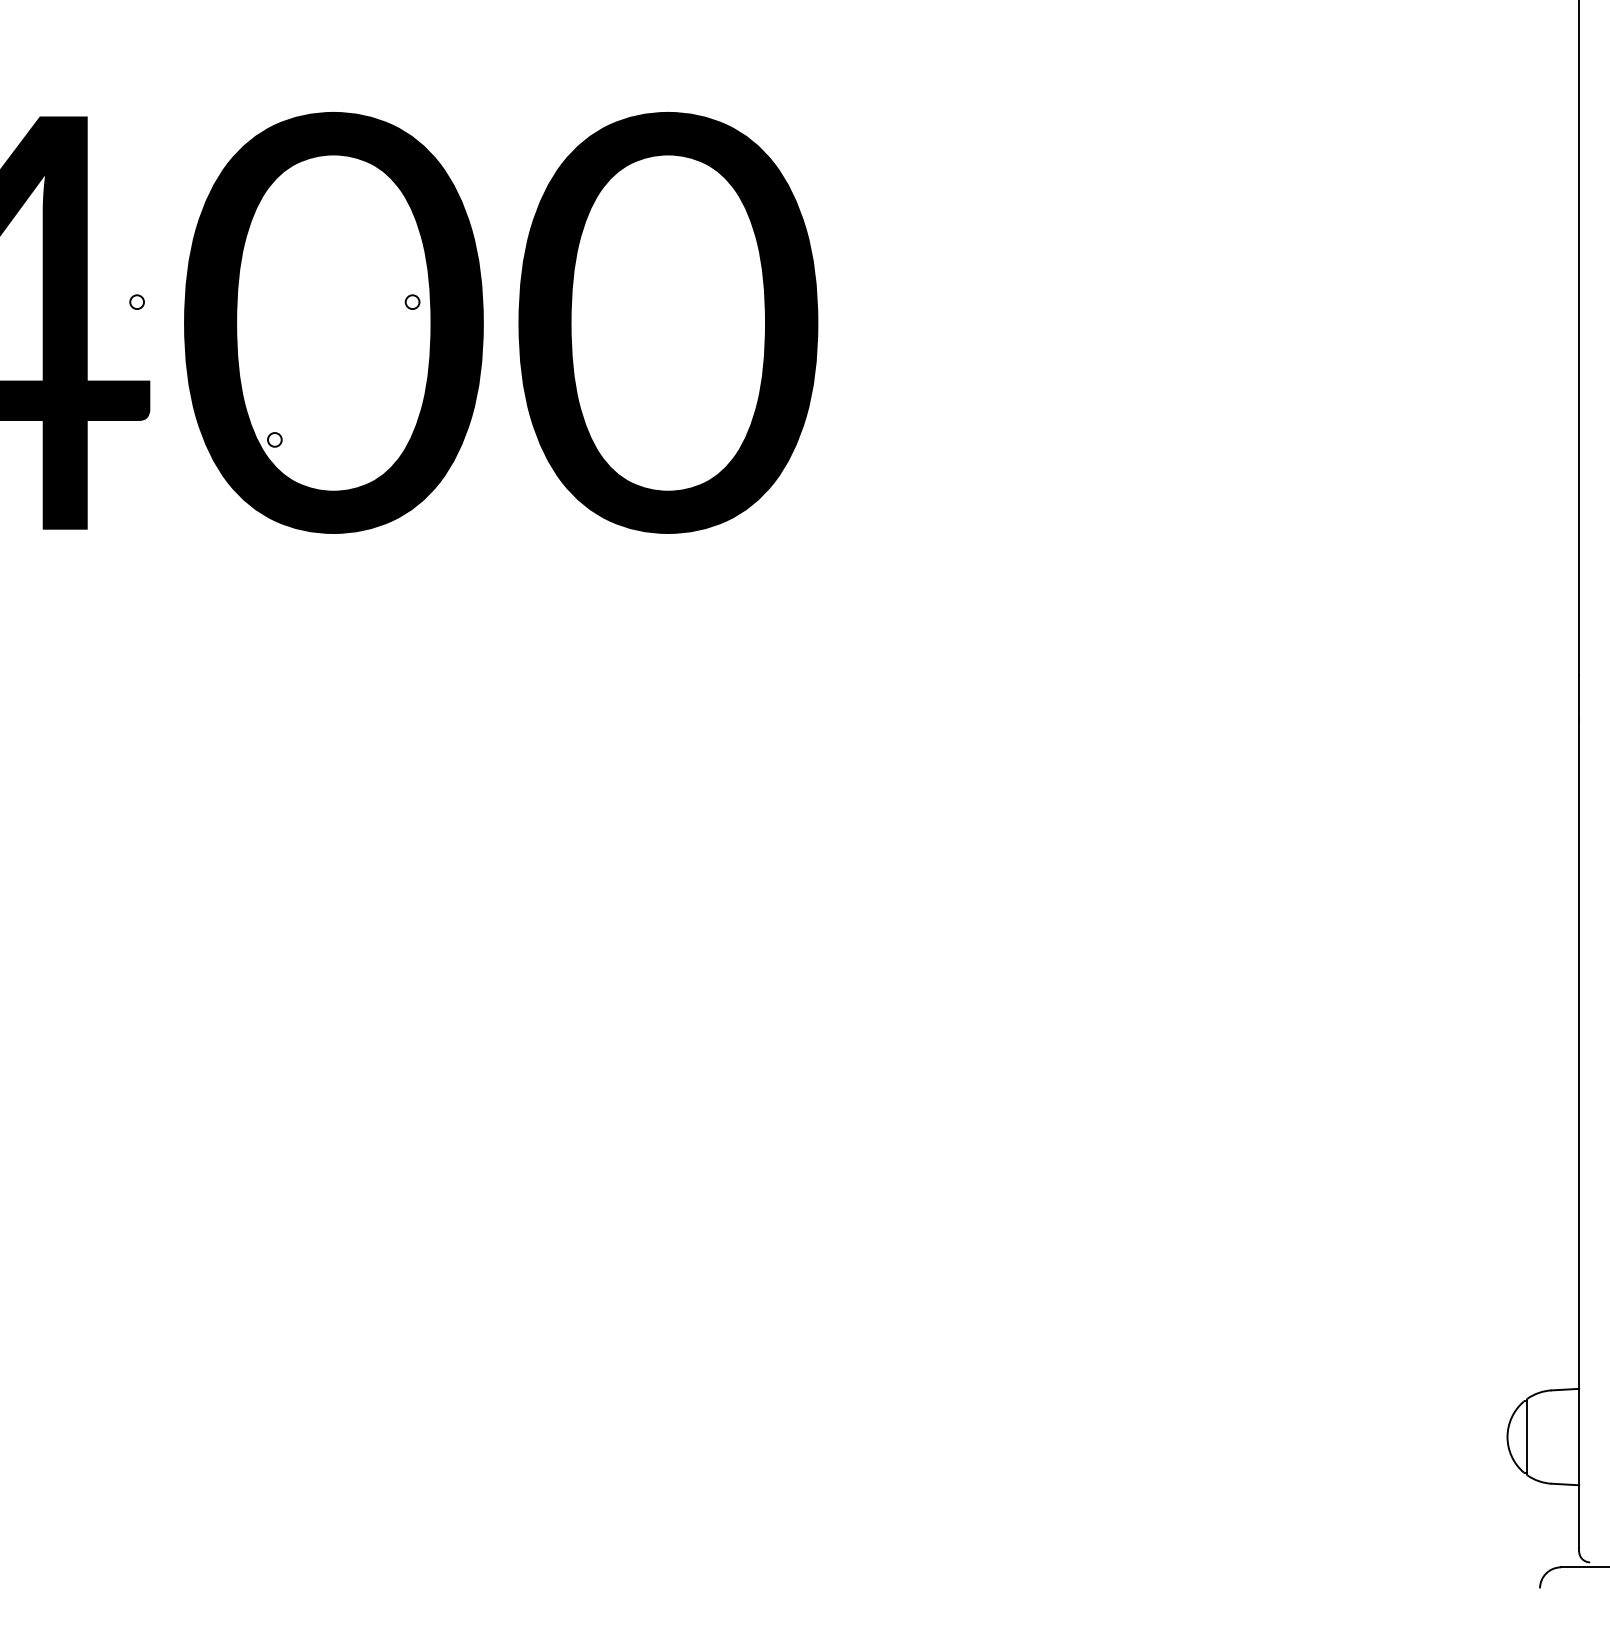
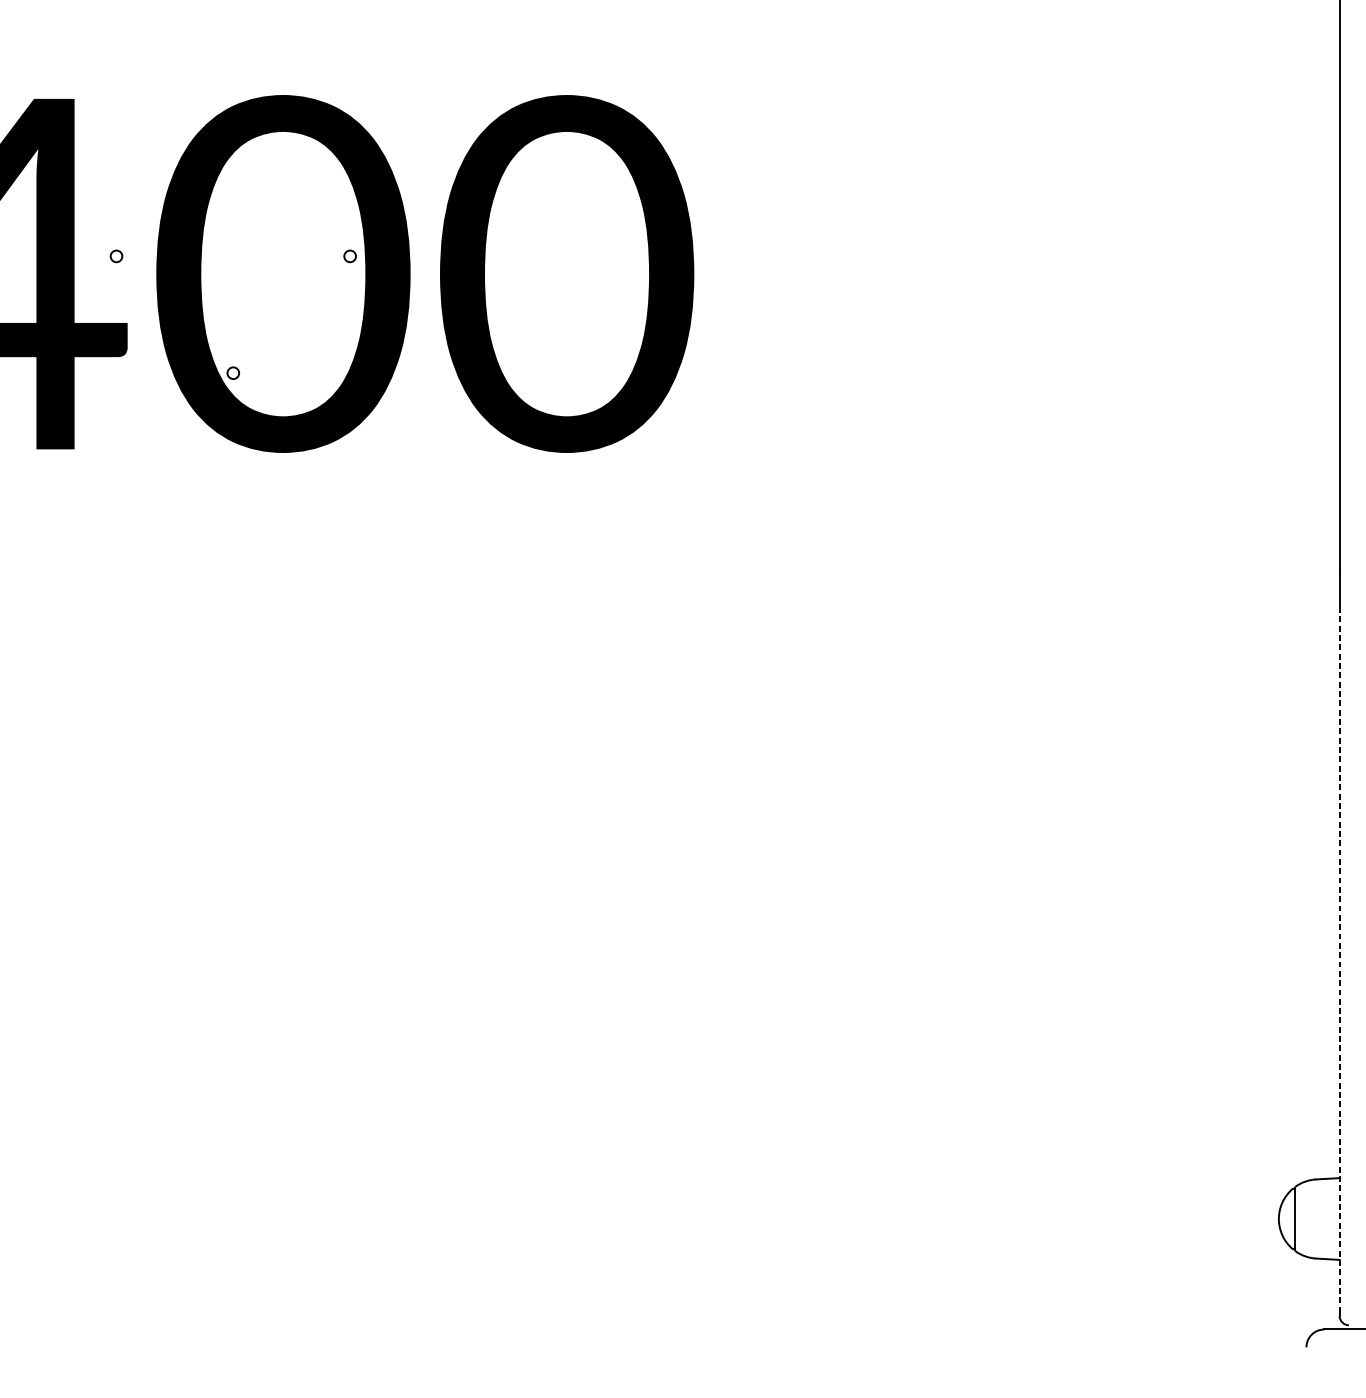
line: (1579, 1133) -> (1339, 961), solid -> dashed

